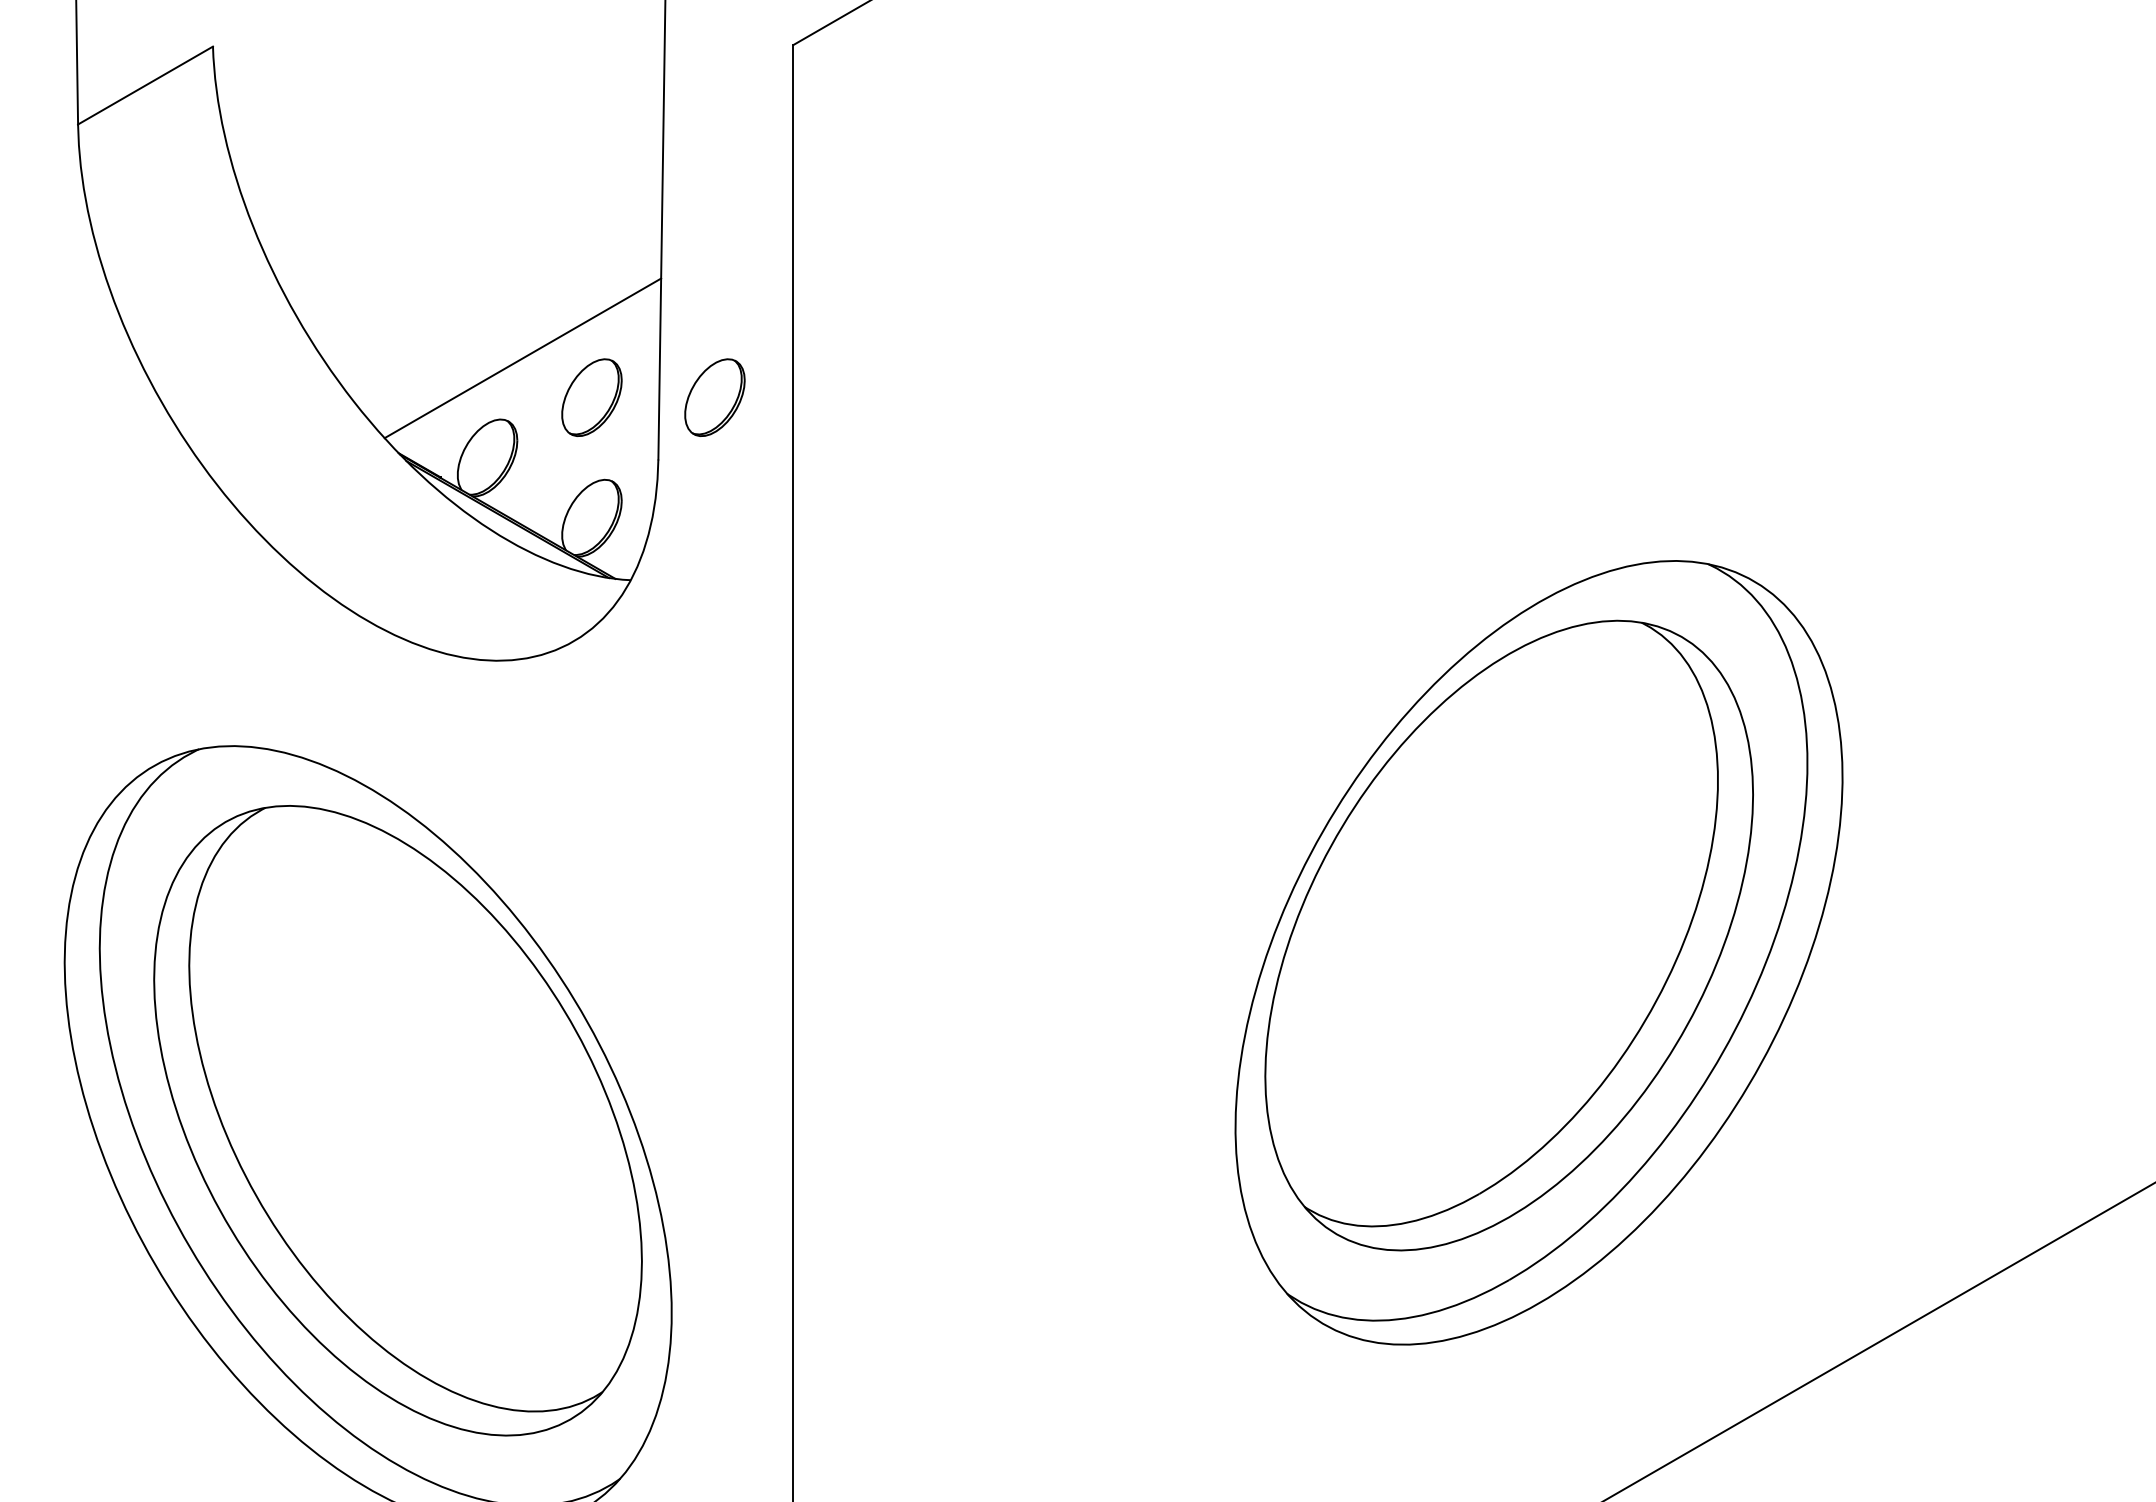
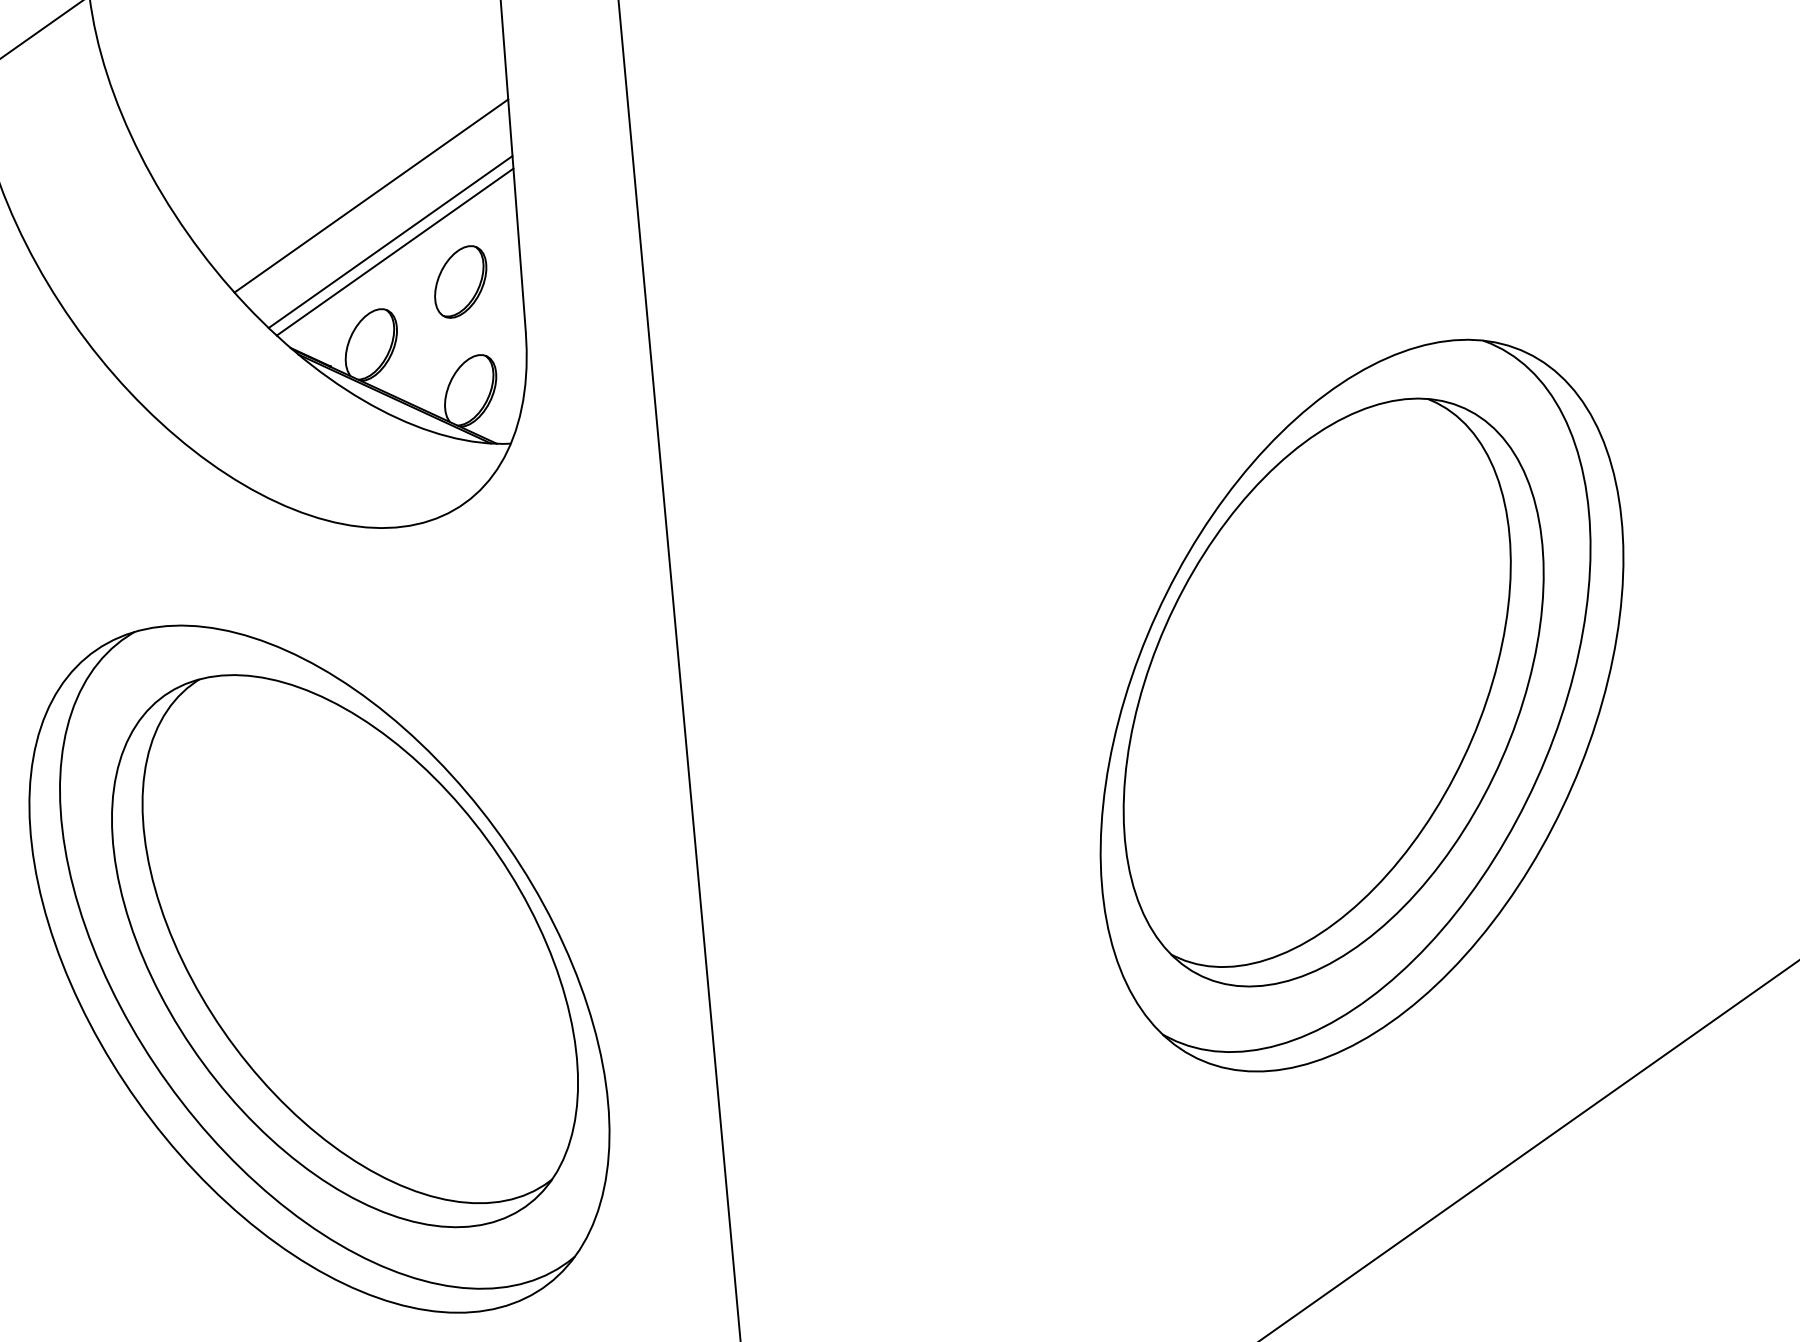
line: (502, 294) -> (371, 196), added
line: (518, 346) -> (390, 241), added
part: (714, 397) -> (571, 271), removed

